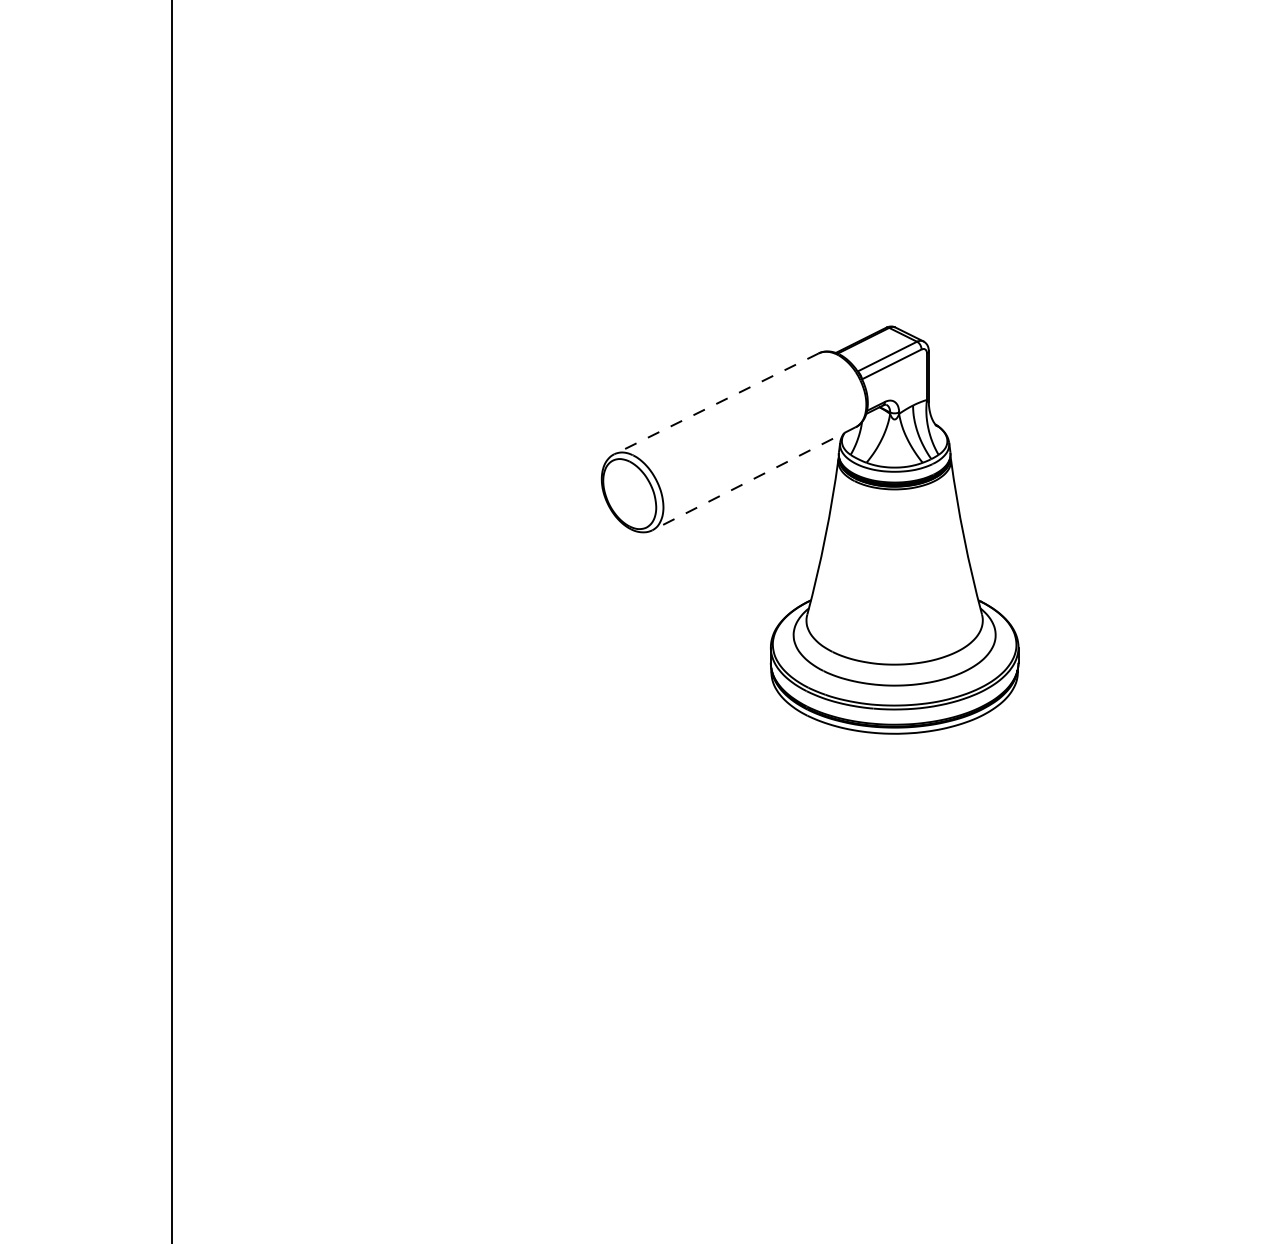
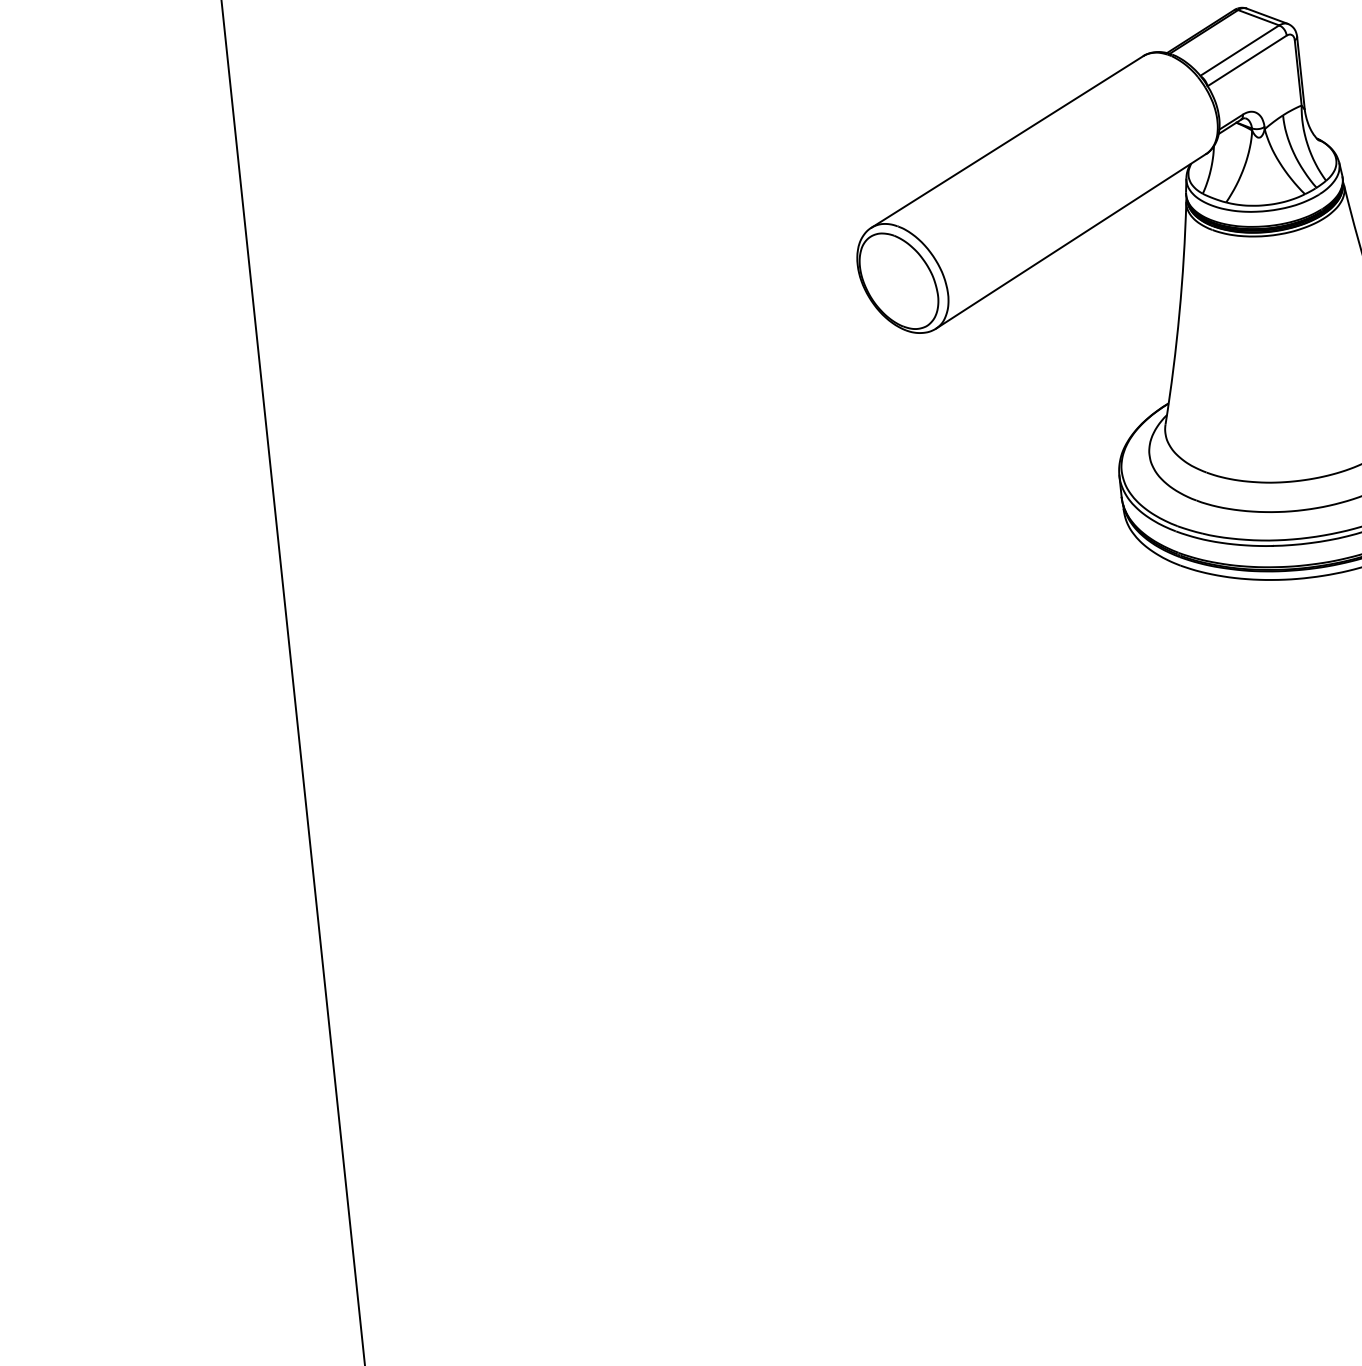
line: (716, 403) -> (1007, 141), dashed -> solid
line: (754, 478) -> (1071, 241), dashed -> solid

